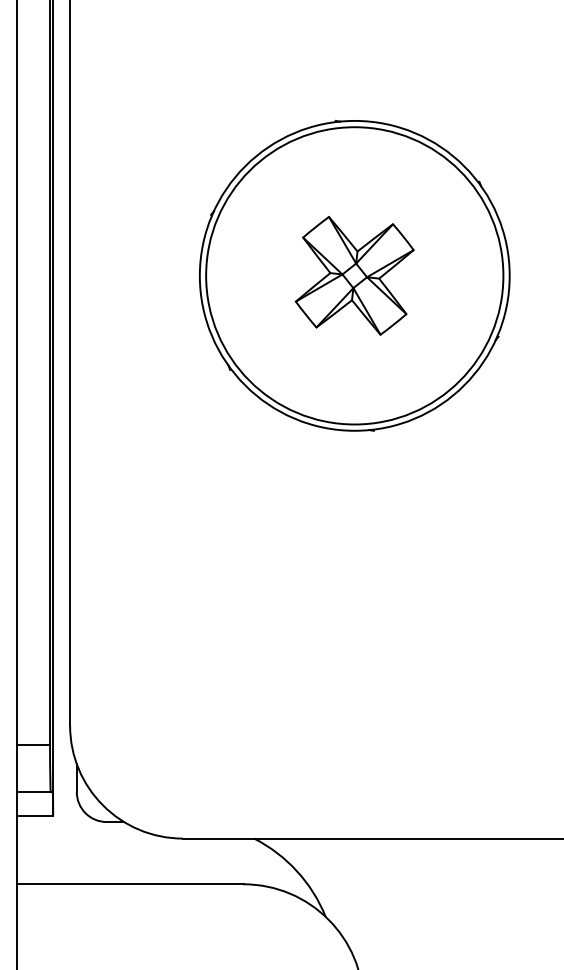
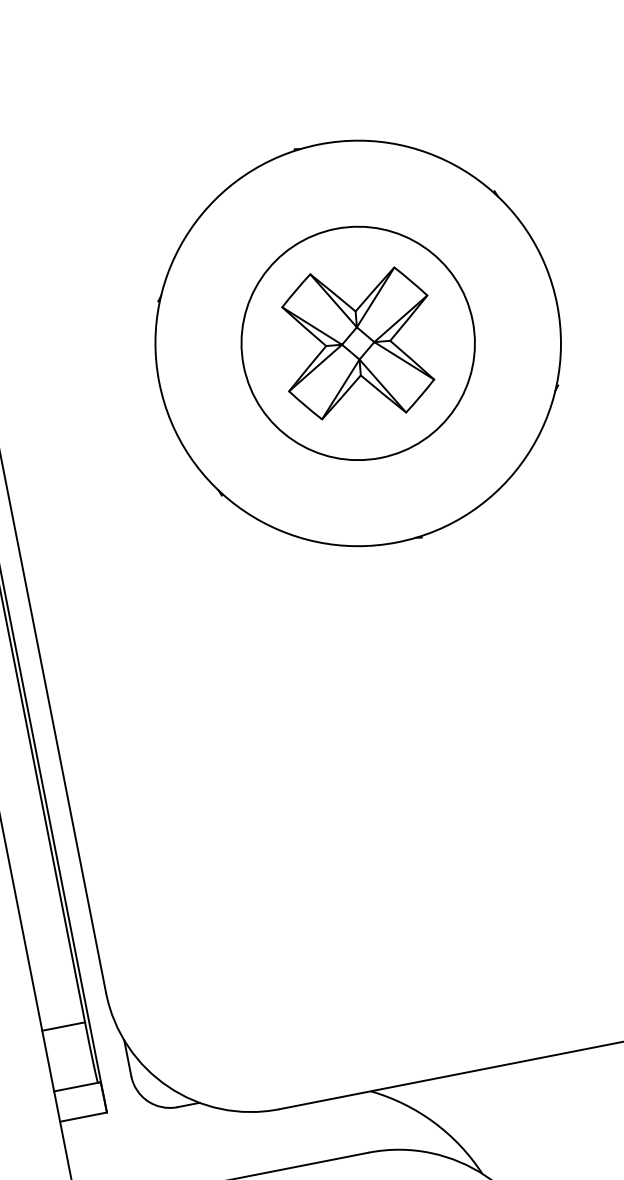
circle: (354, 275) -> (357, 343), size x0.6

